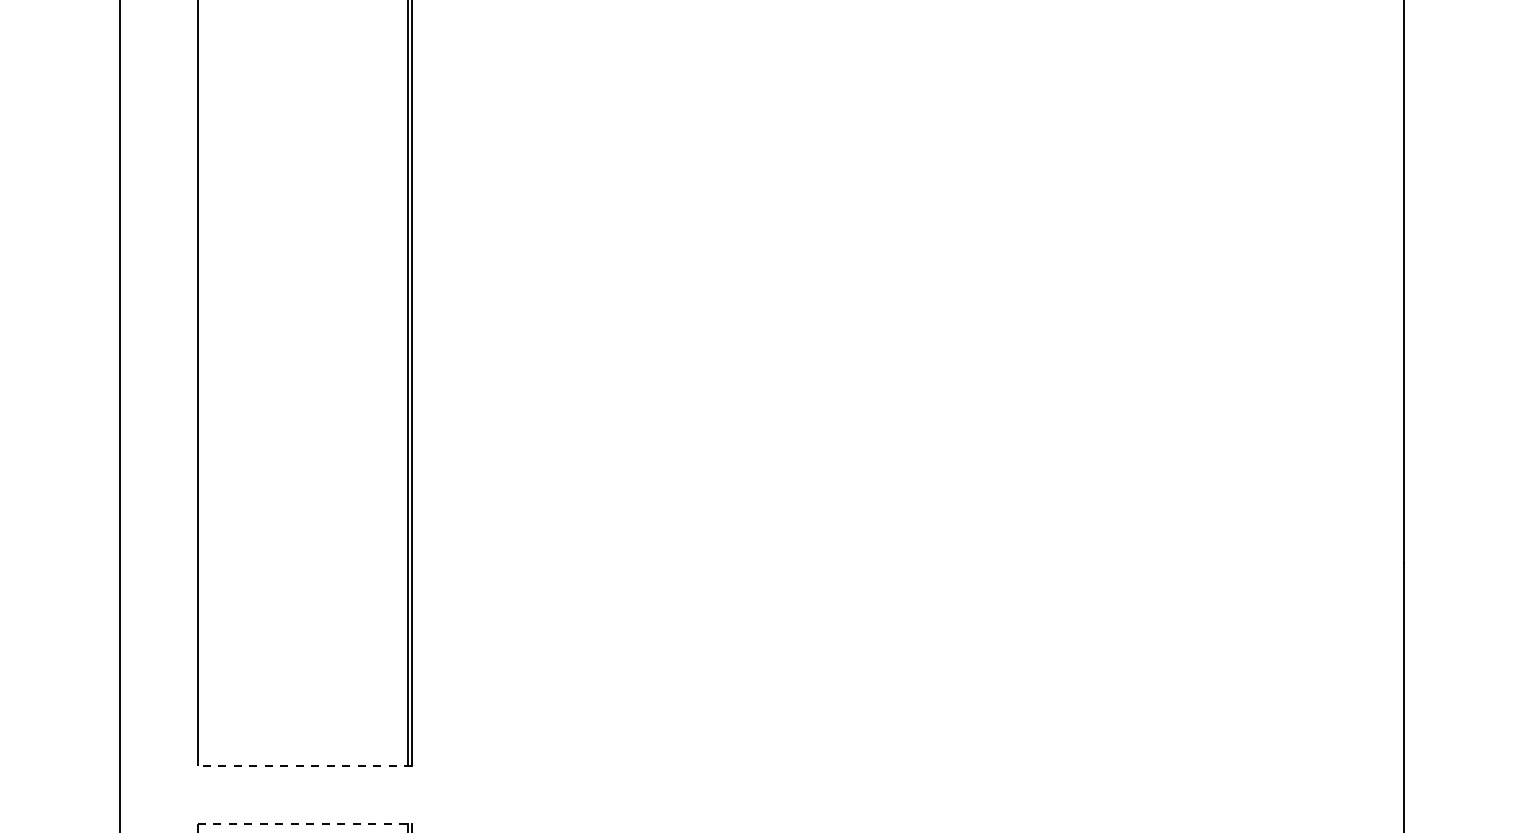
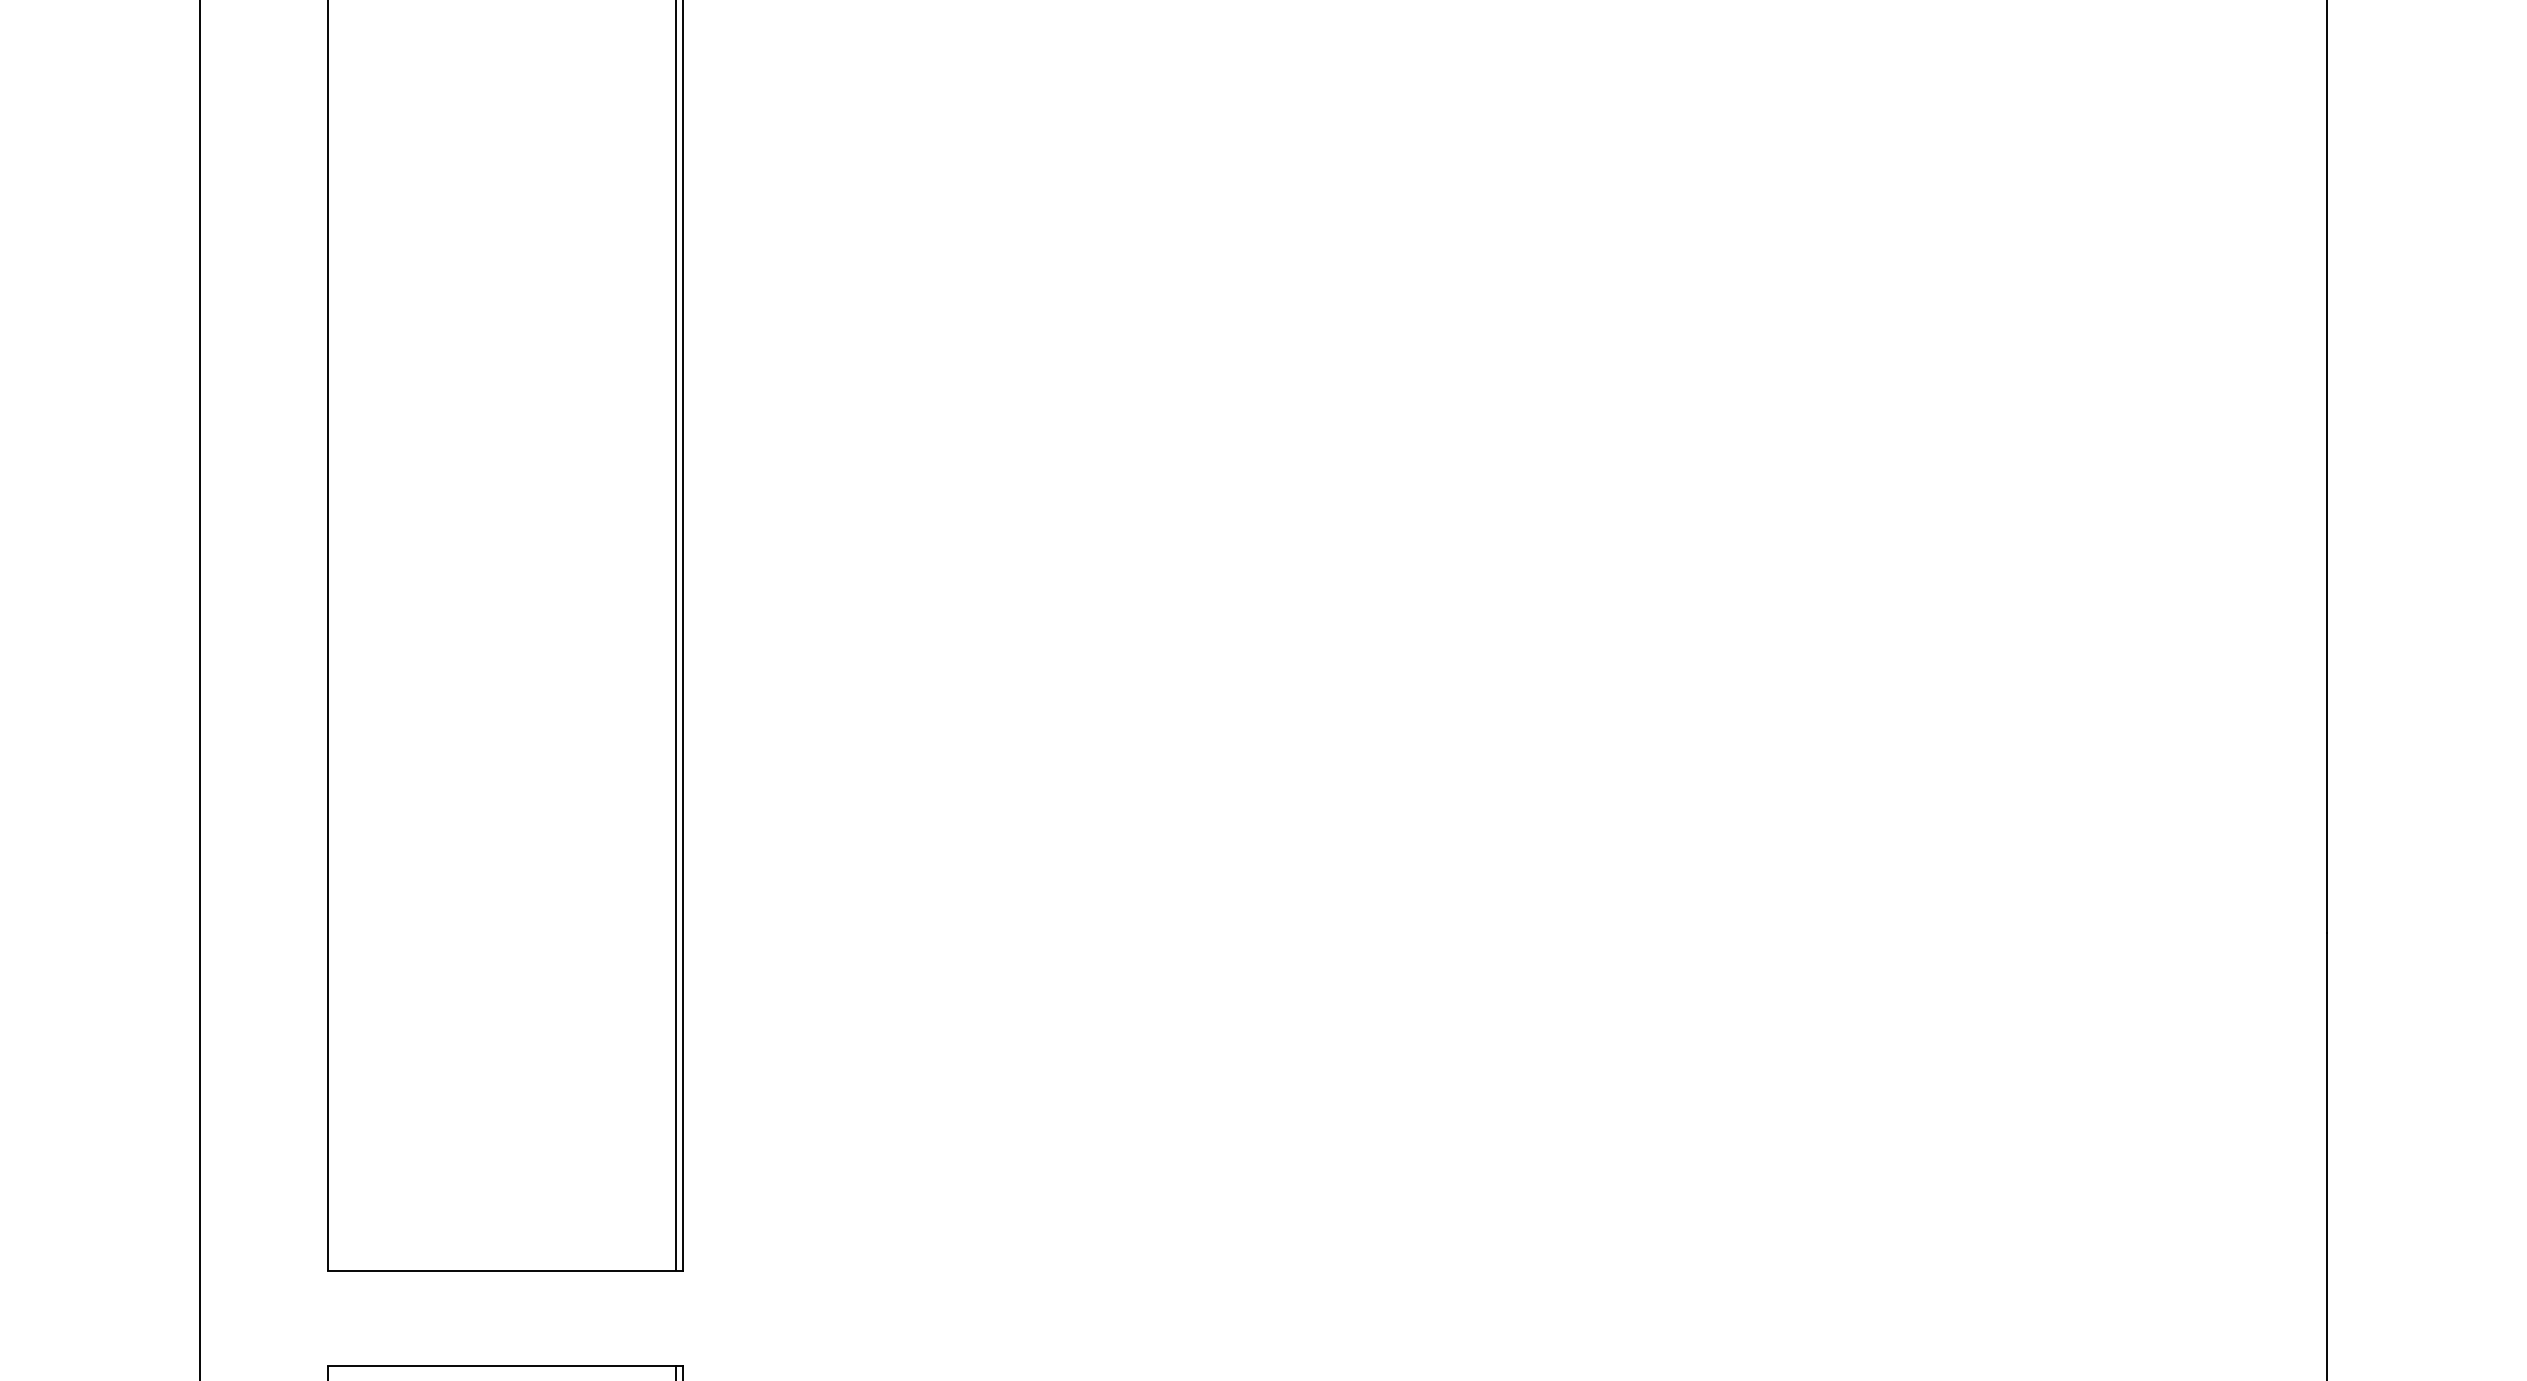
line: (304, 766) -> (504, 1270), dashed -> solid
line: (305, 824) -> (506, 1366), dashed -> solid

